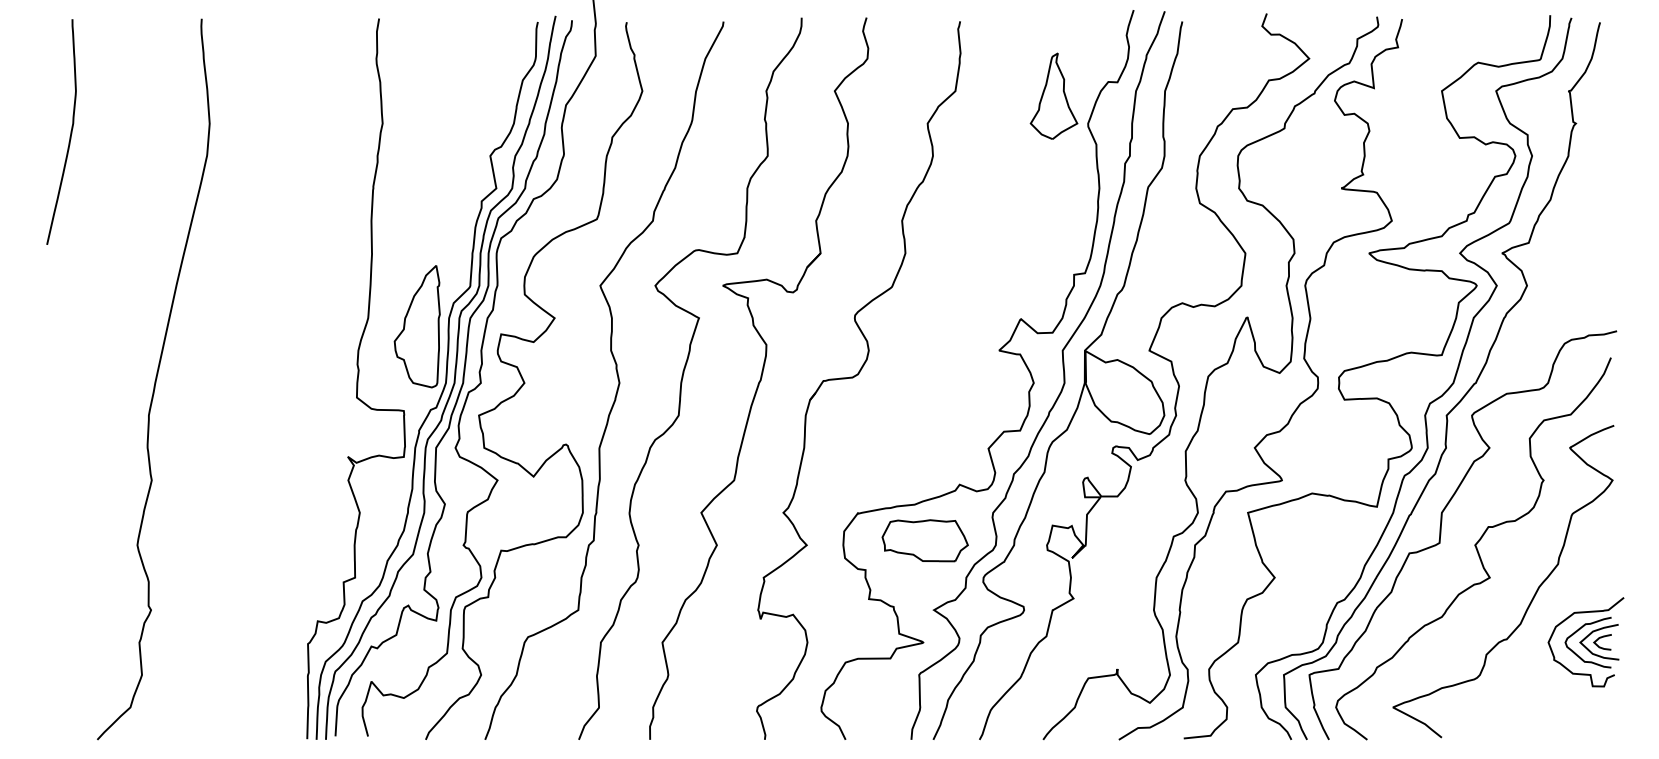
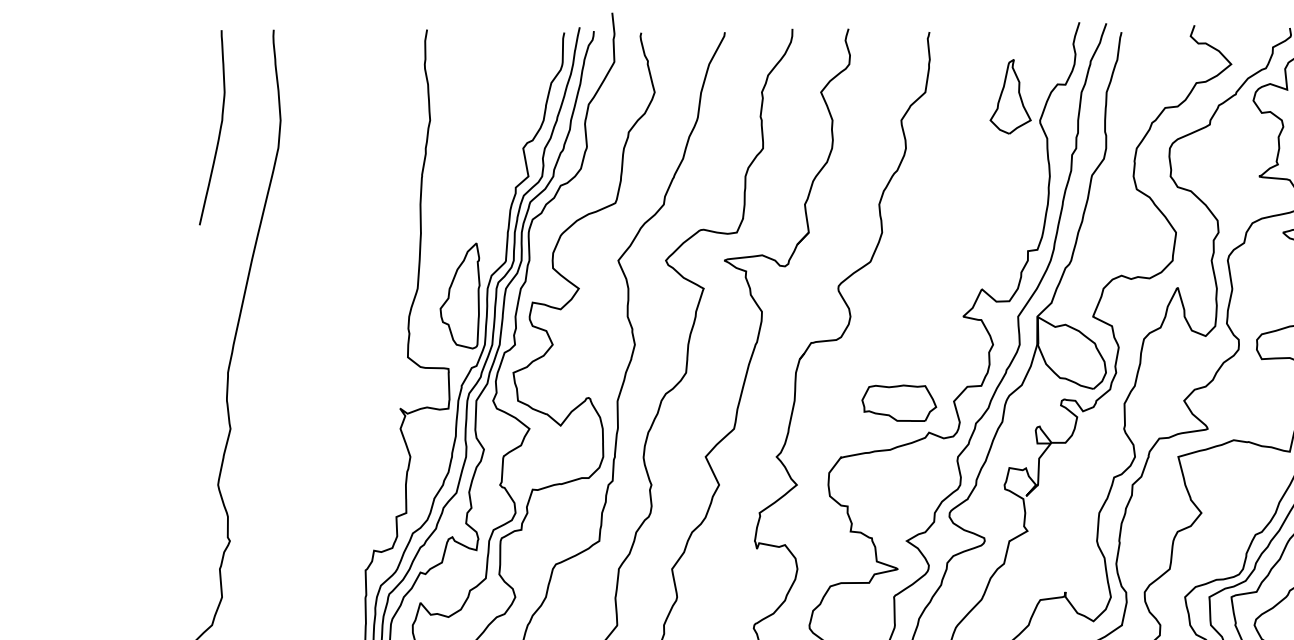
curve: (70, 131) -> (219, 127), moved
part: (924, 540) -> (898, 403), moved

